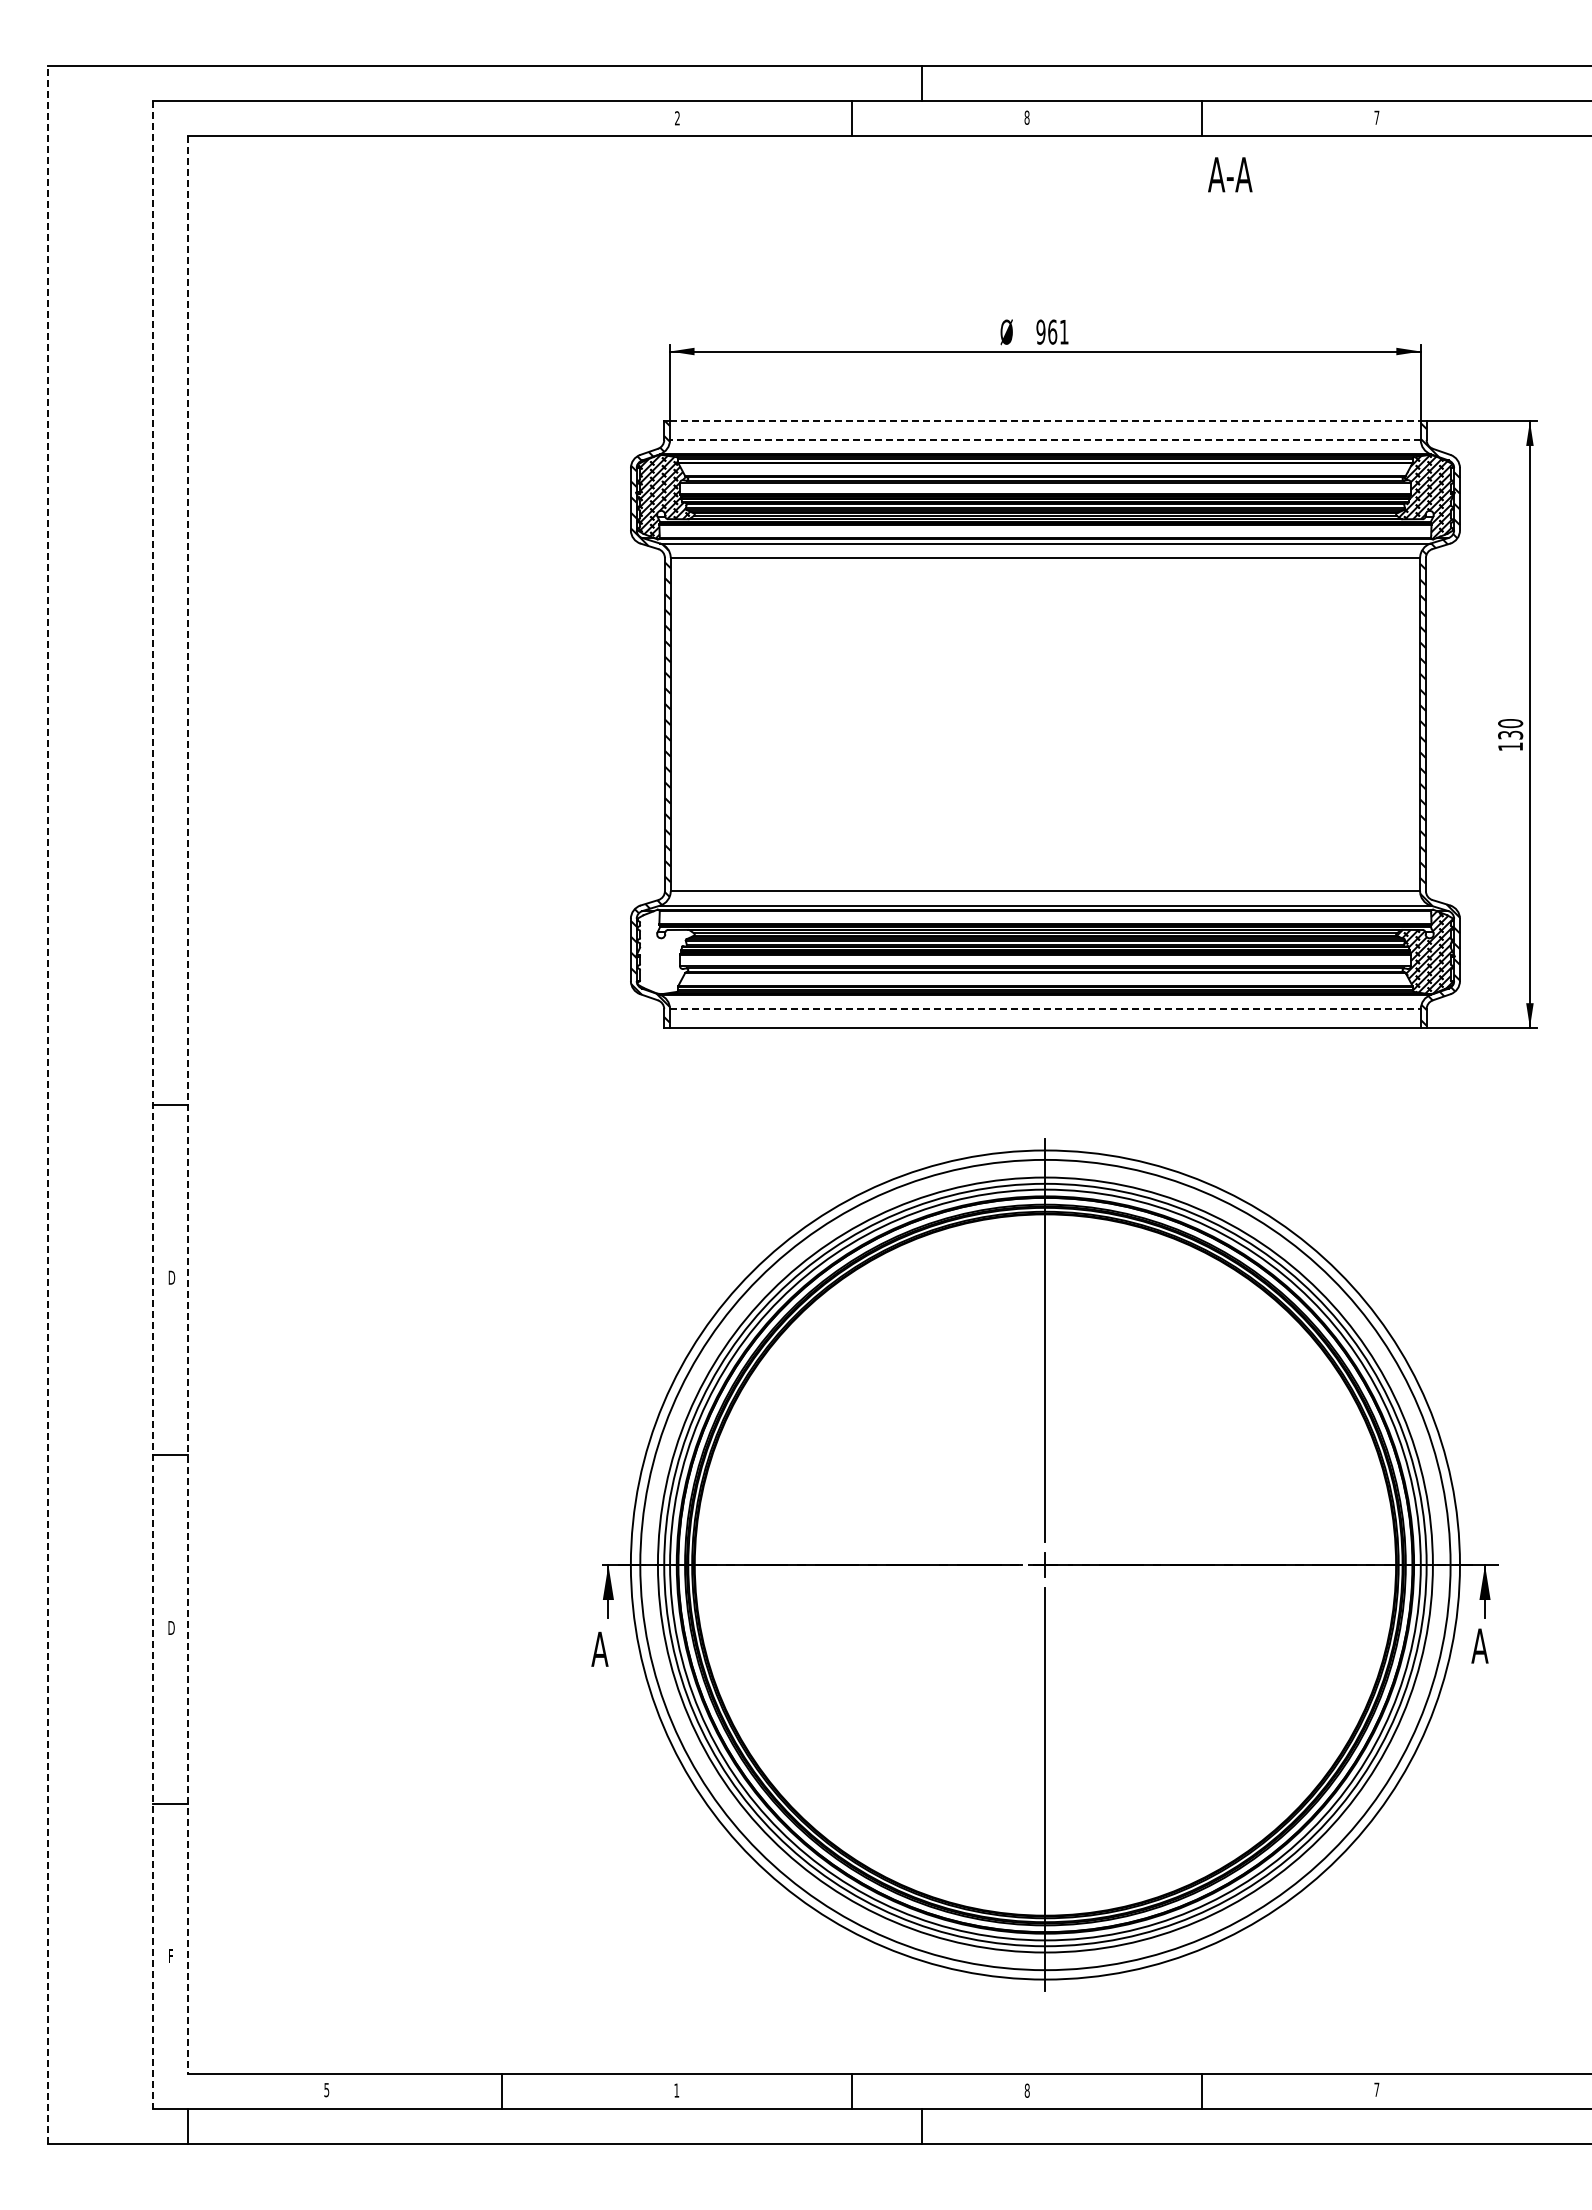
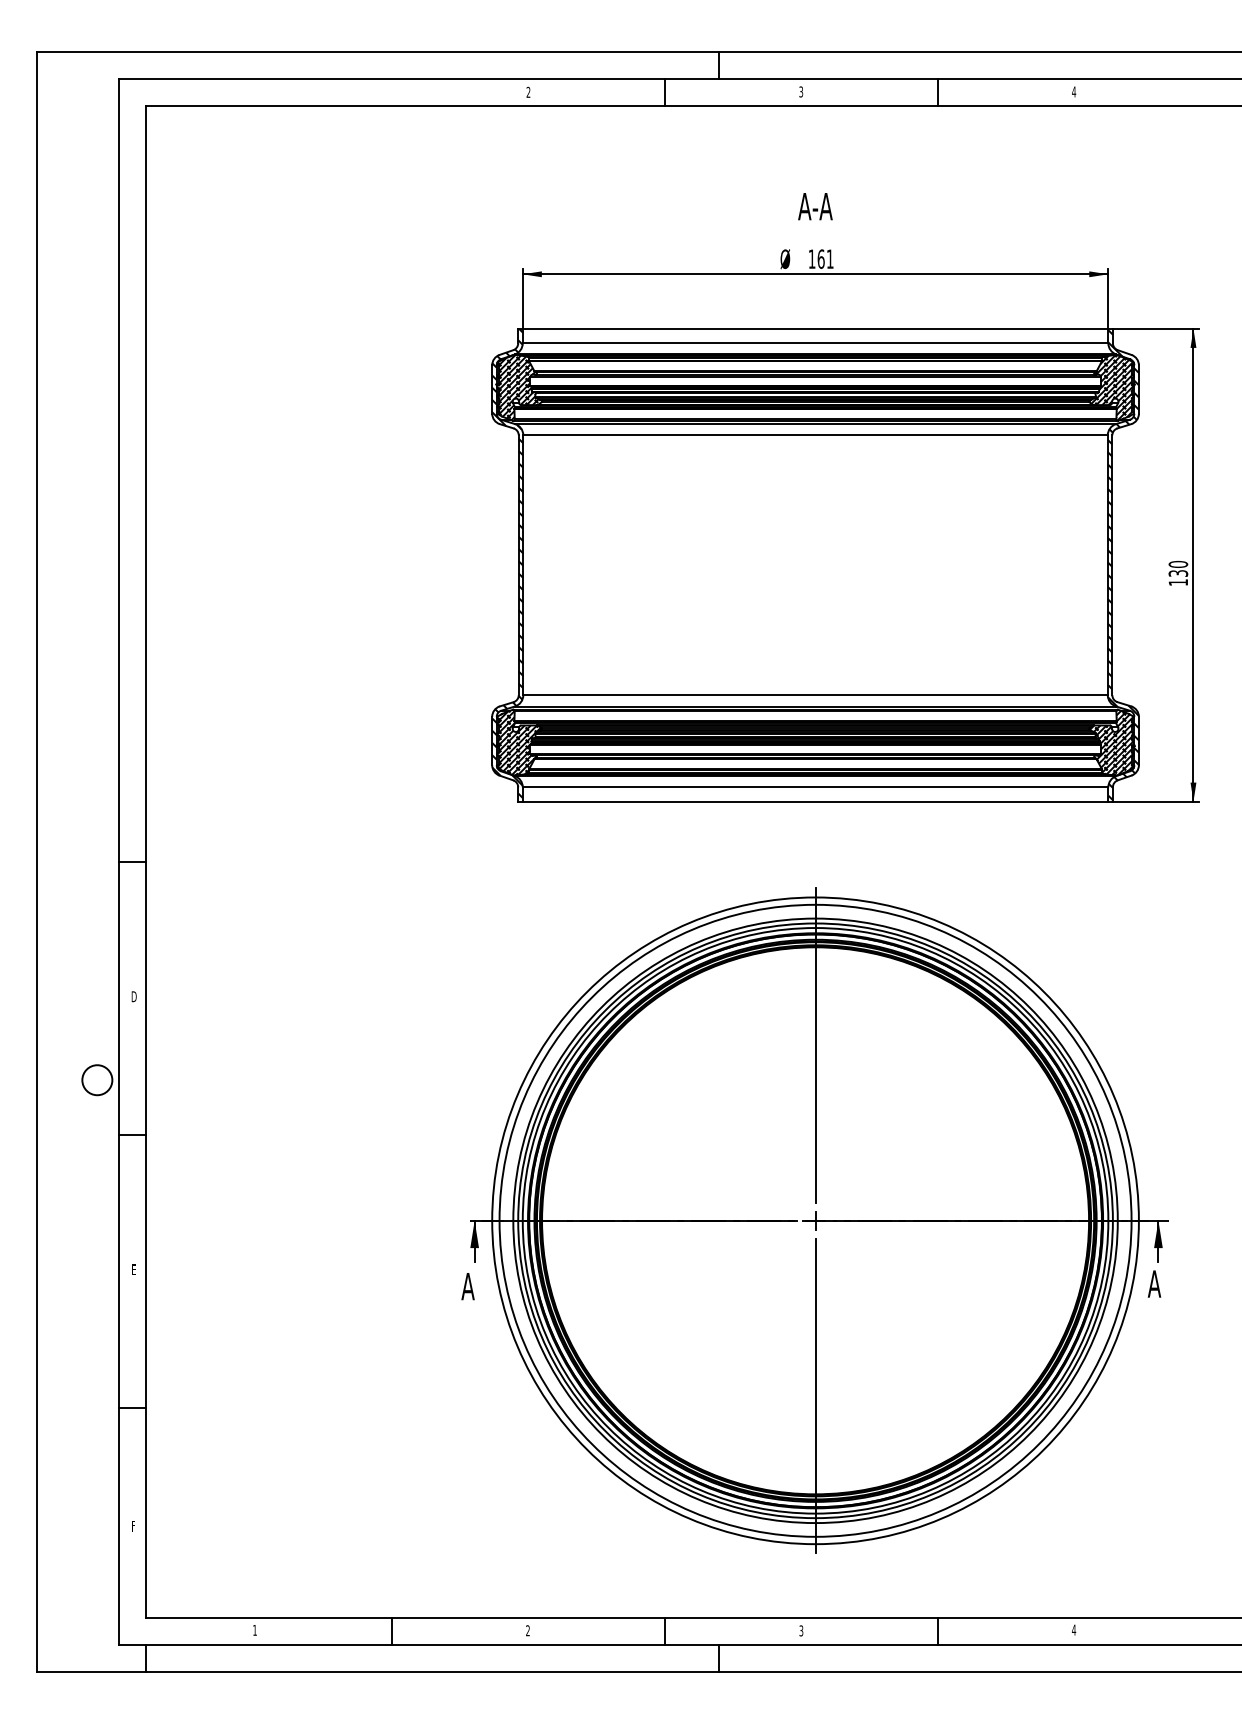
text: (1026, 117) -> (800, 91), 8 -> 3
text: (1376, 117) -> (1073, 91), 7 -> 4
text: (1230, 174) -> (815, 206), moved
text: (1040, 331) -> (811, 258), 961 -> 161
line: (1045, 421) -> (815, 328), dashed -> solid
line: (1044, 440) -> (814, 343), dashed -> solid
hatch: (665, 952) -> (519, 743), added
line: (1045, 1009) -> (815, 787), dashed -> solid
line: (47, 1105) -> (37, 862), dashed -> solid
line: (152, 1105) -> (119, 862), dashed -> solid
line: (187, 1105) -> (146, 862), dashed -> solid
circle: (124, 1384) -> (97, 1080), added
text: (171, 1627) -> (133, 1269), D -> E
text: (1376, 2089) -> (1073, 1629), 7 -> 4
text: (326, 2090) -> (254, 1630), 5 -> 1
text: (676, 2090) -> (527, 1630), 1 -> 2
text: (1026, 2090) -> (800, 1630), 8 -> 3

